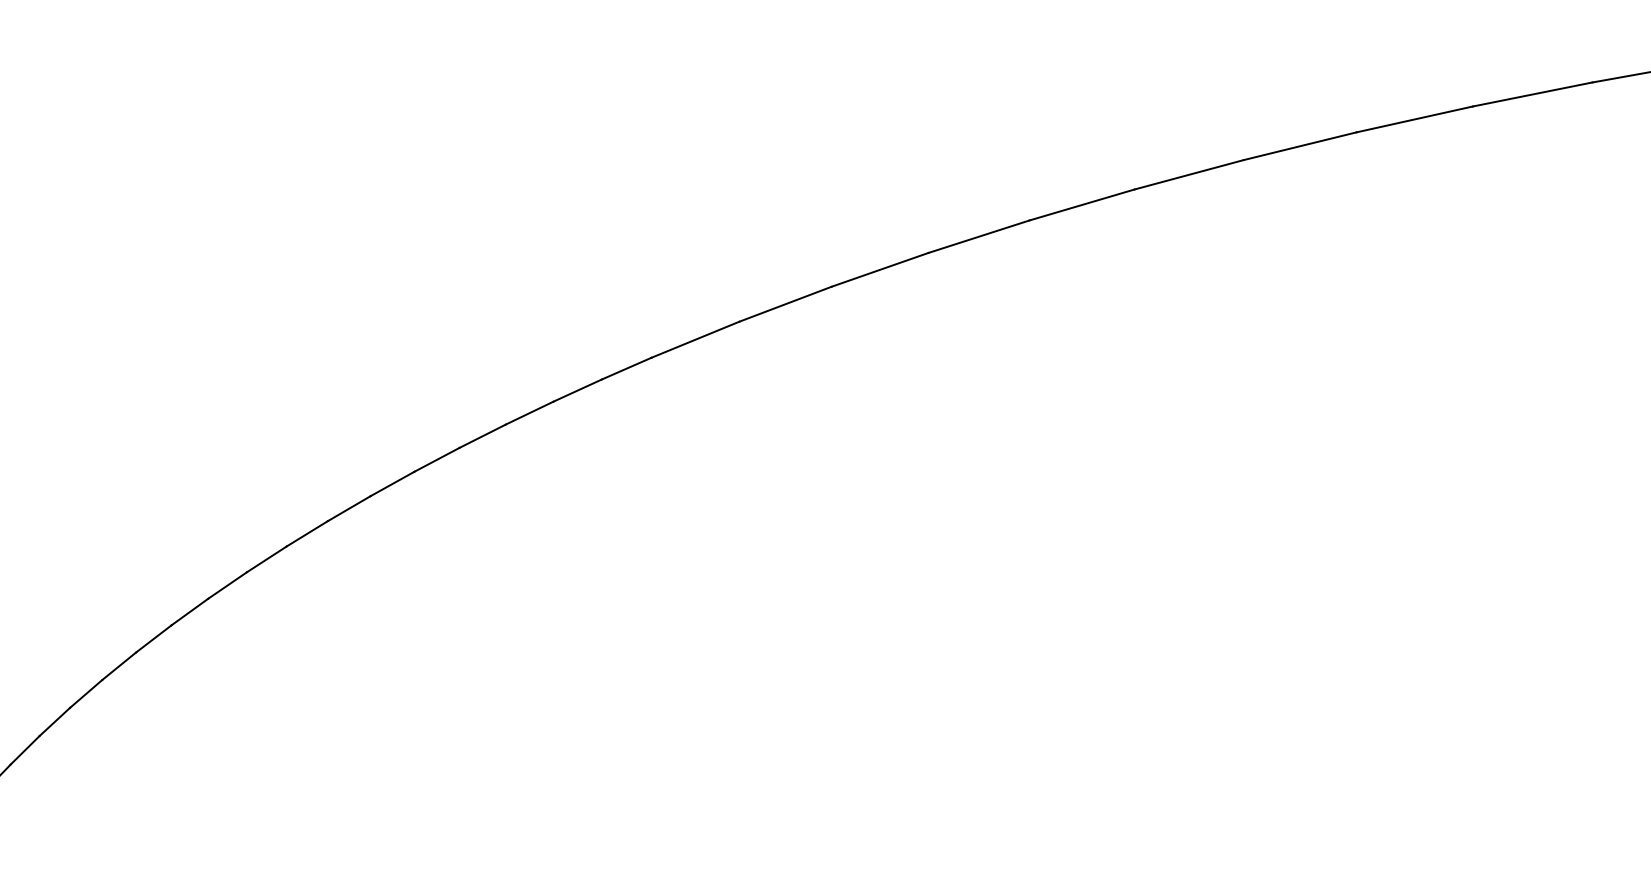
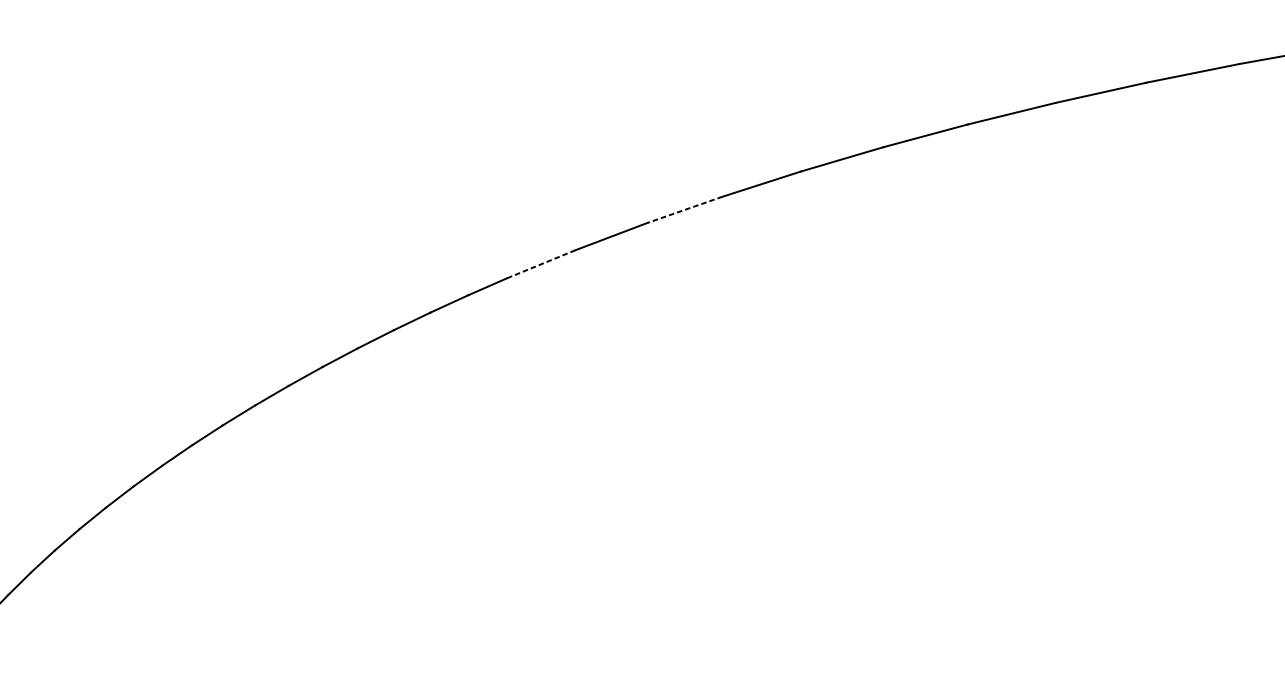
line: (879, 270) -> (684, 210), solid -> dashed
line: (694, 339) -> (540, 264), solid -> dashed

